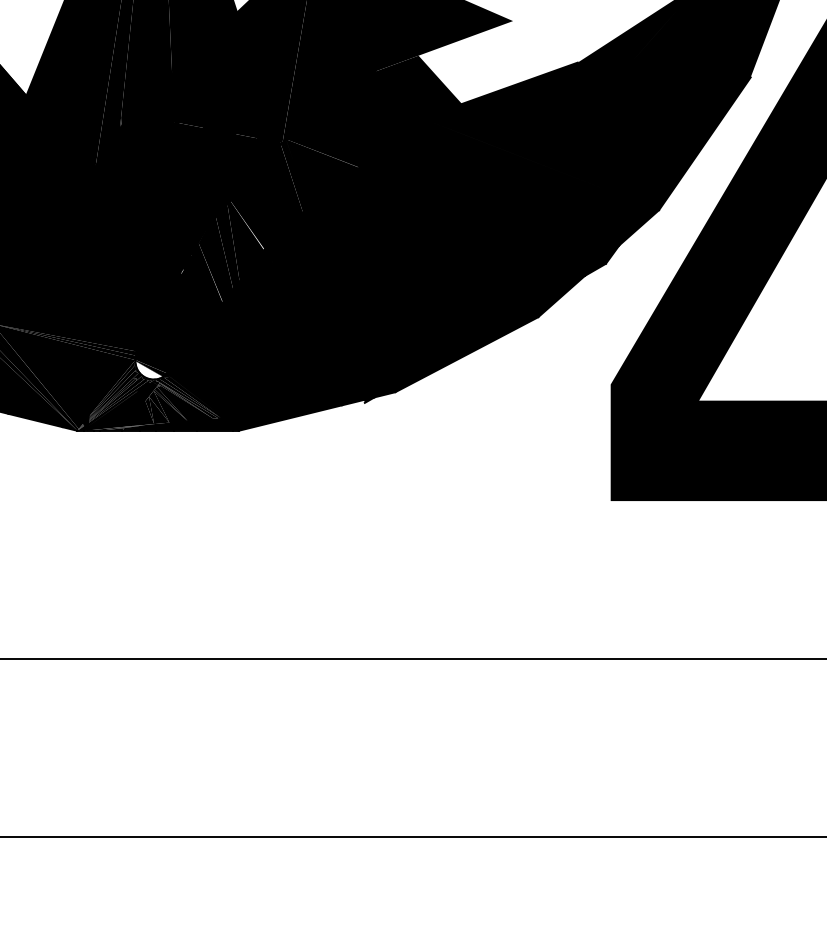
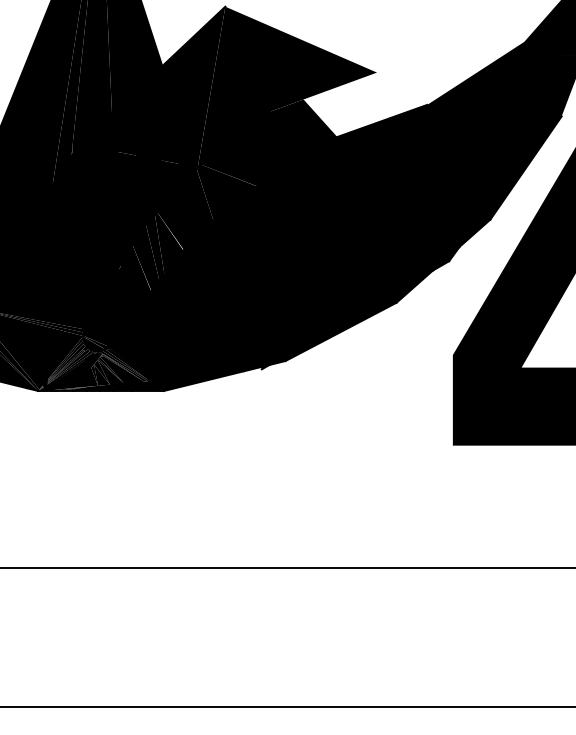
fill: (149, 372) -> (94, 345), added

